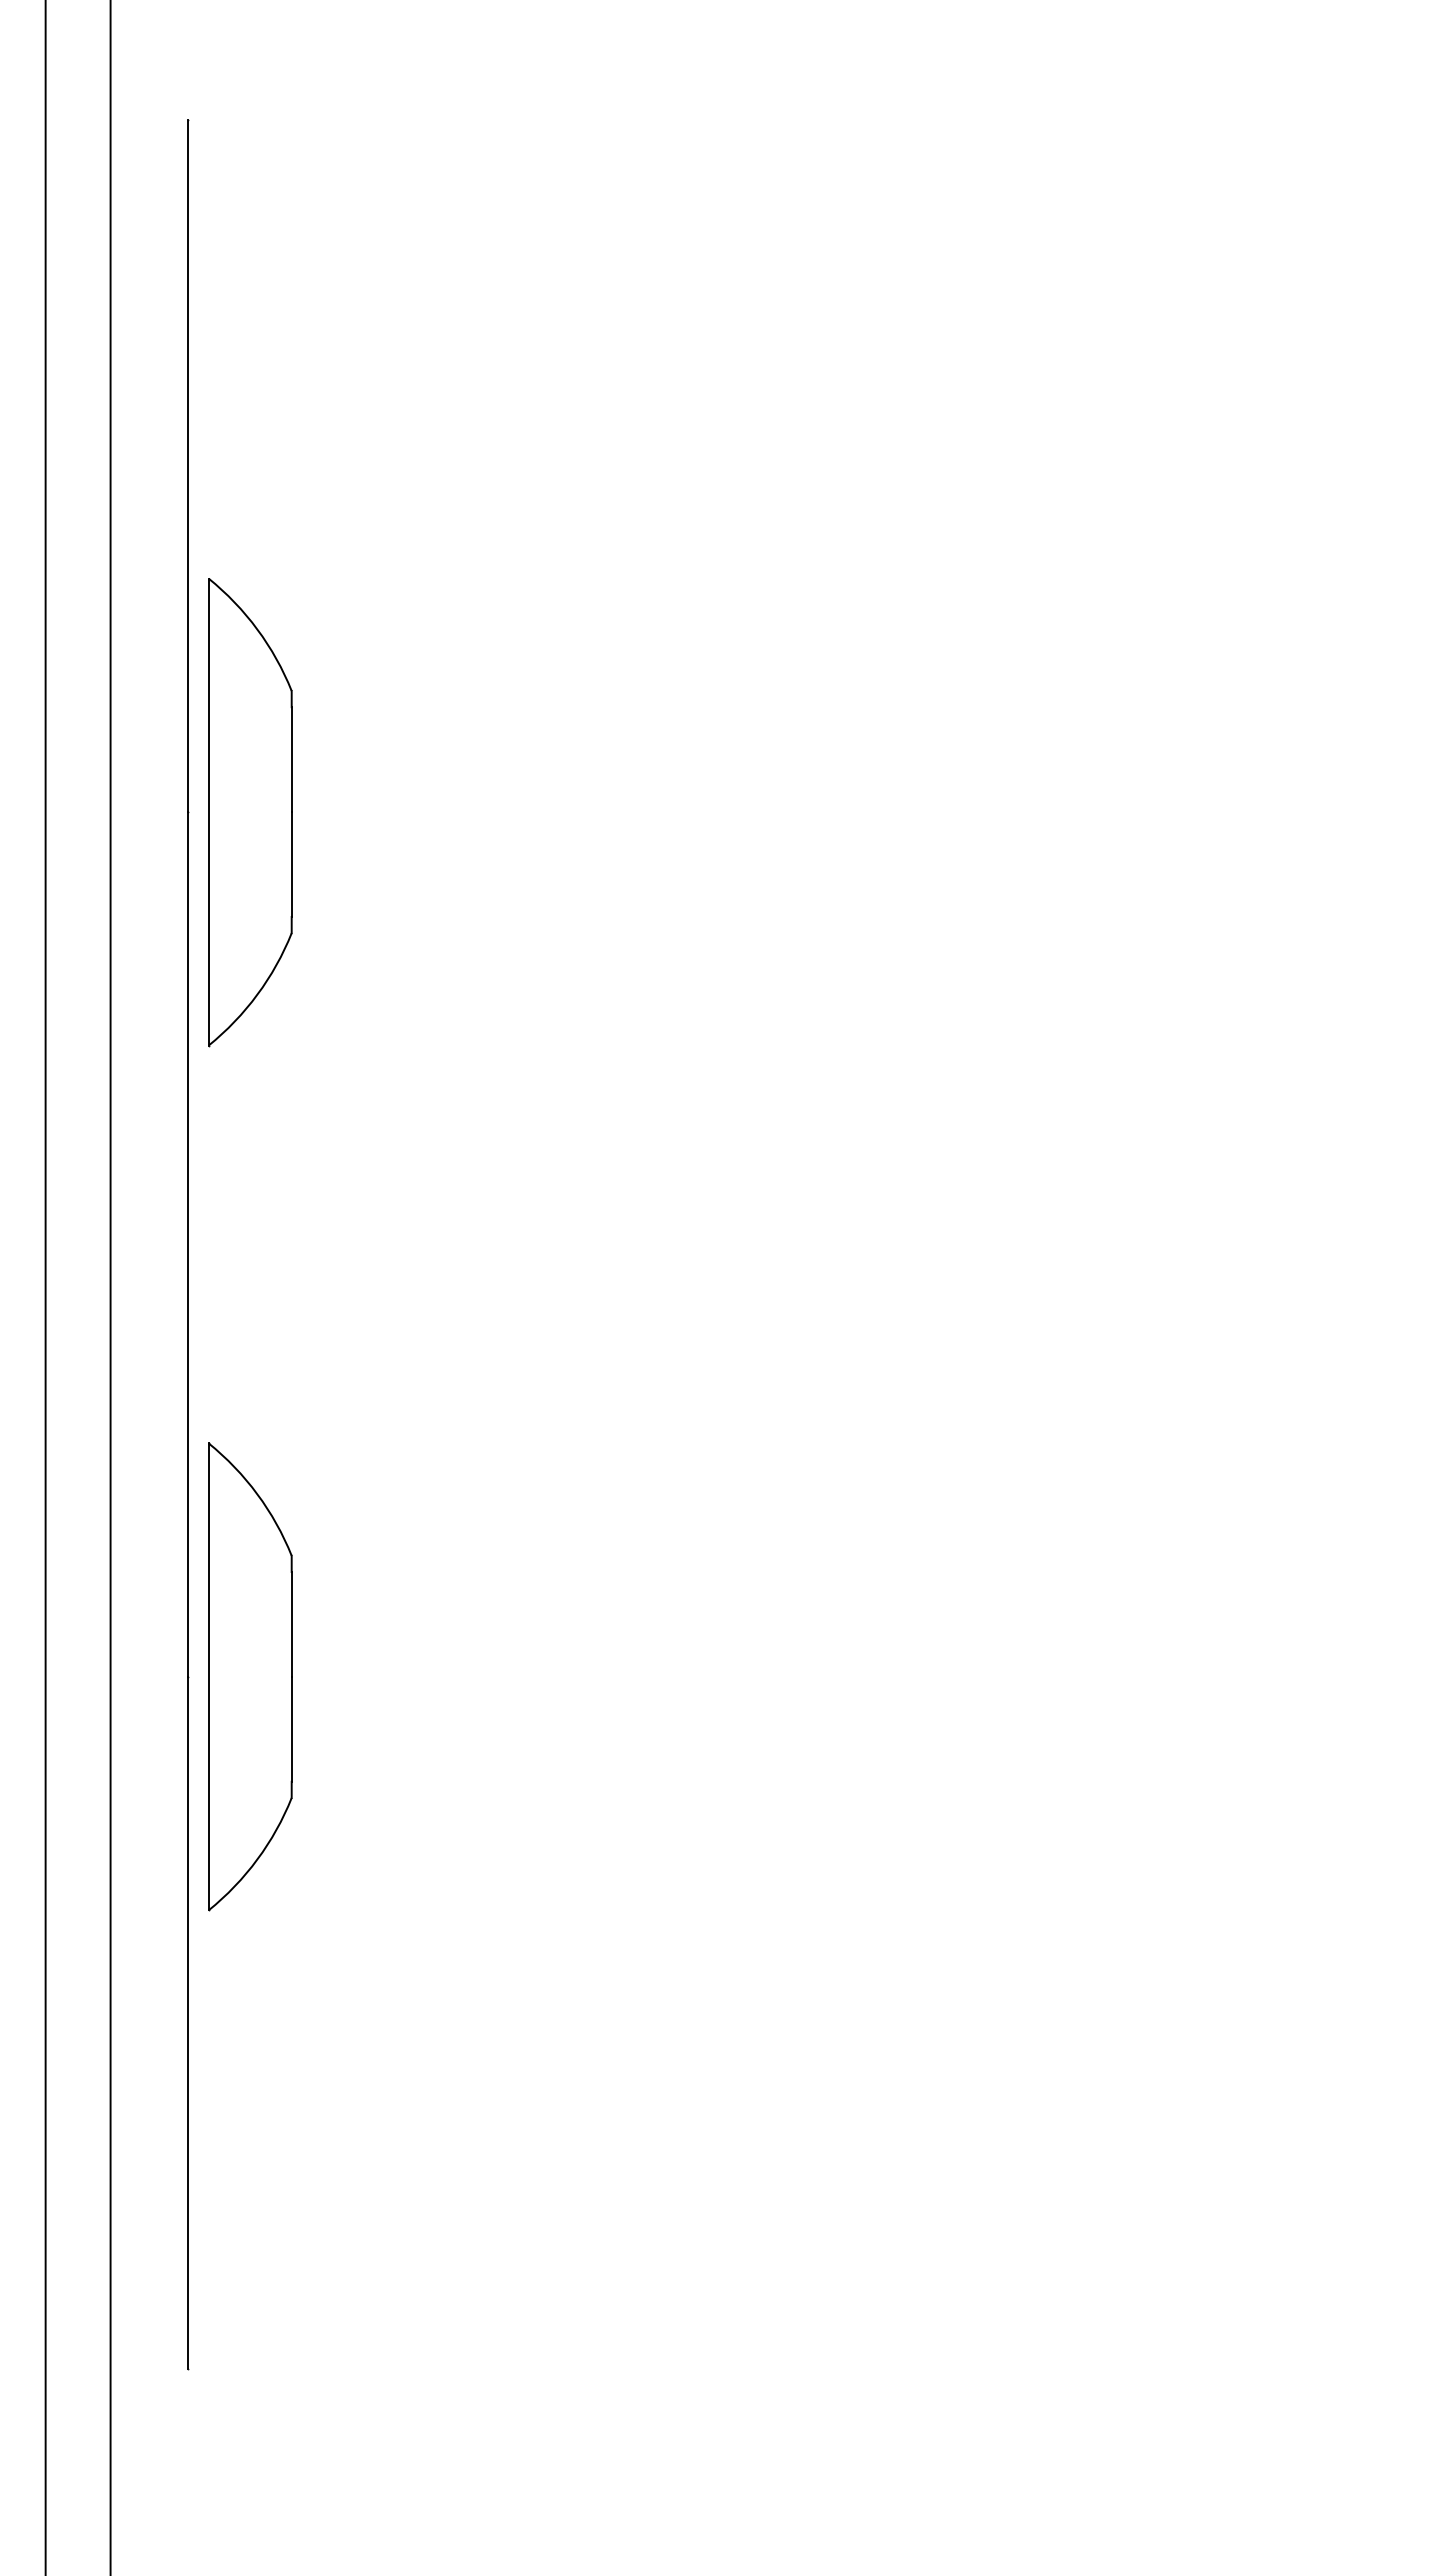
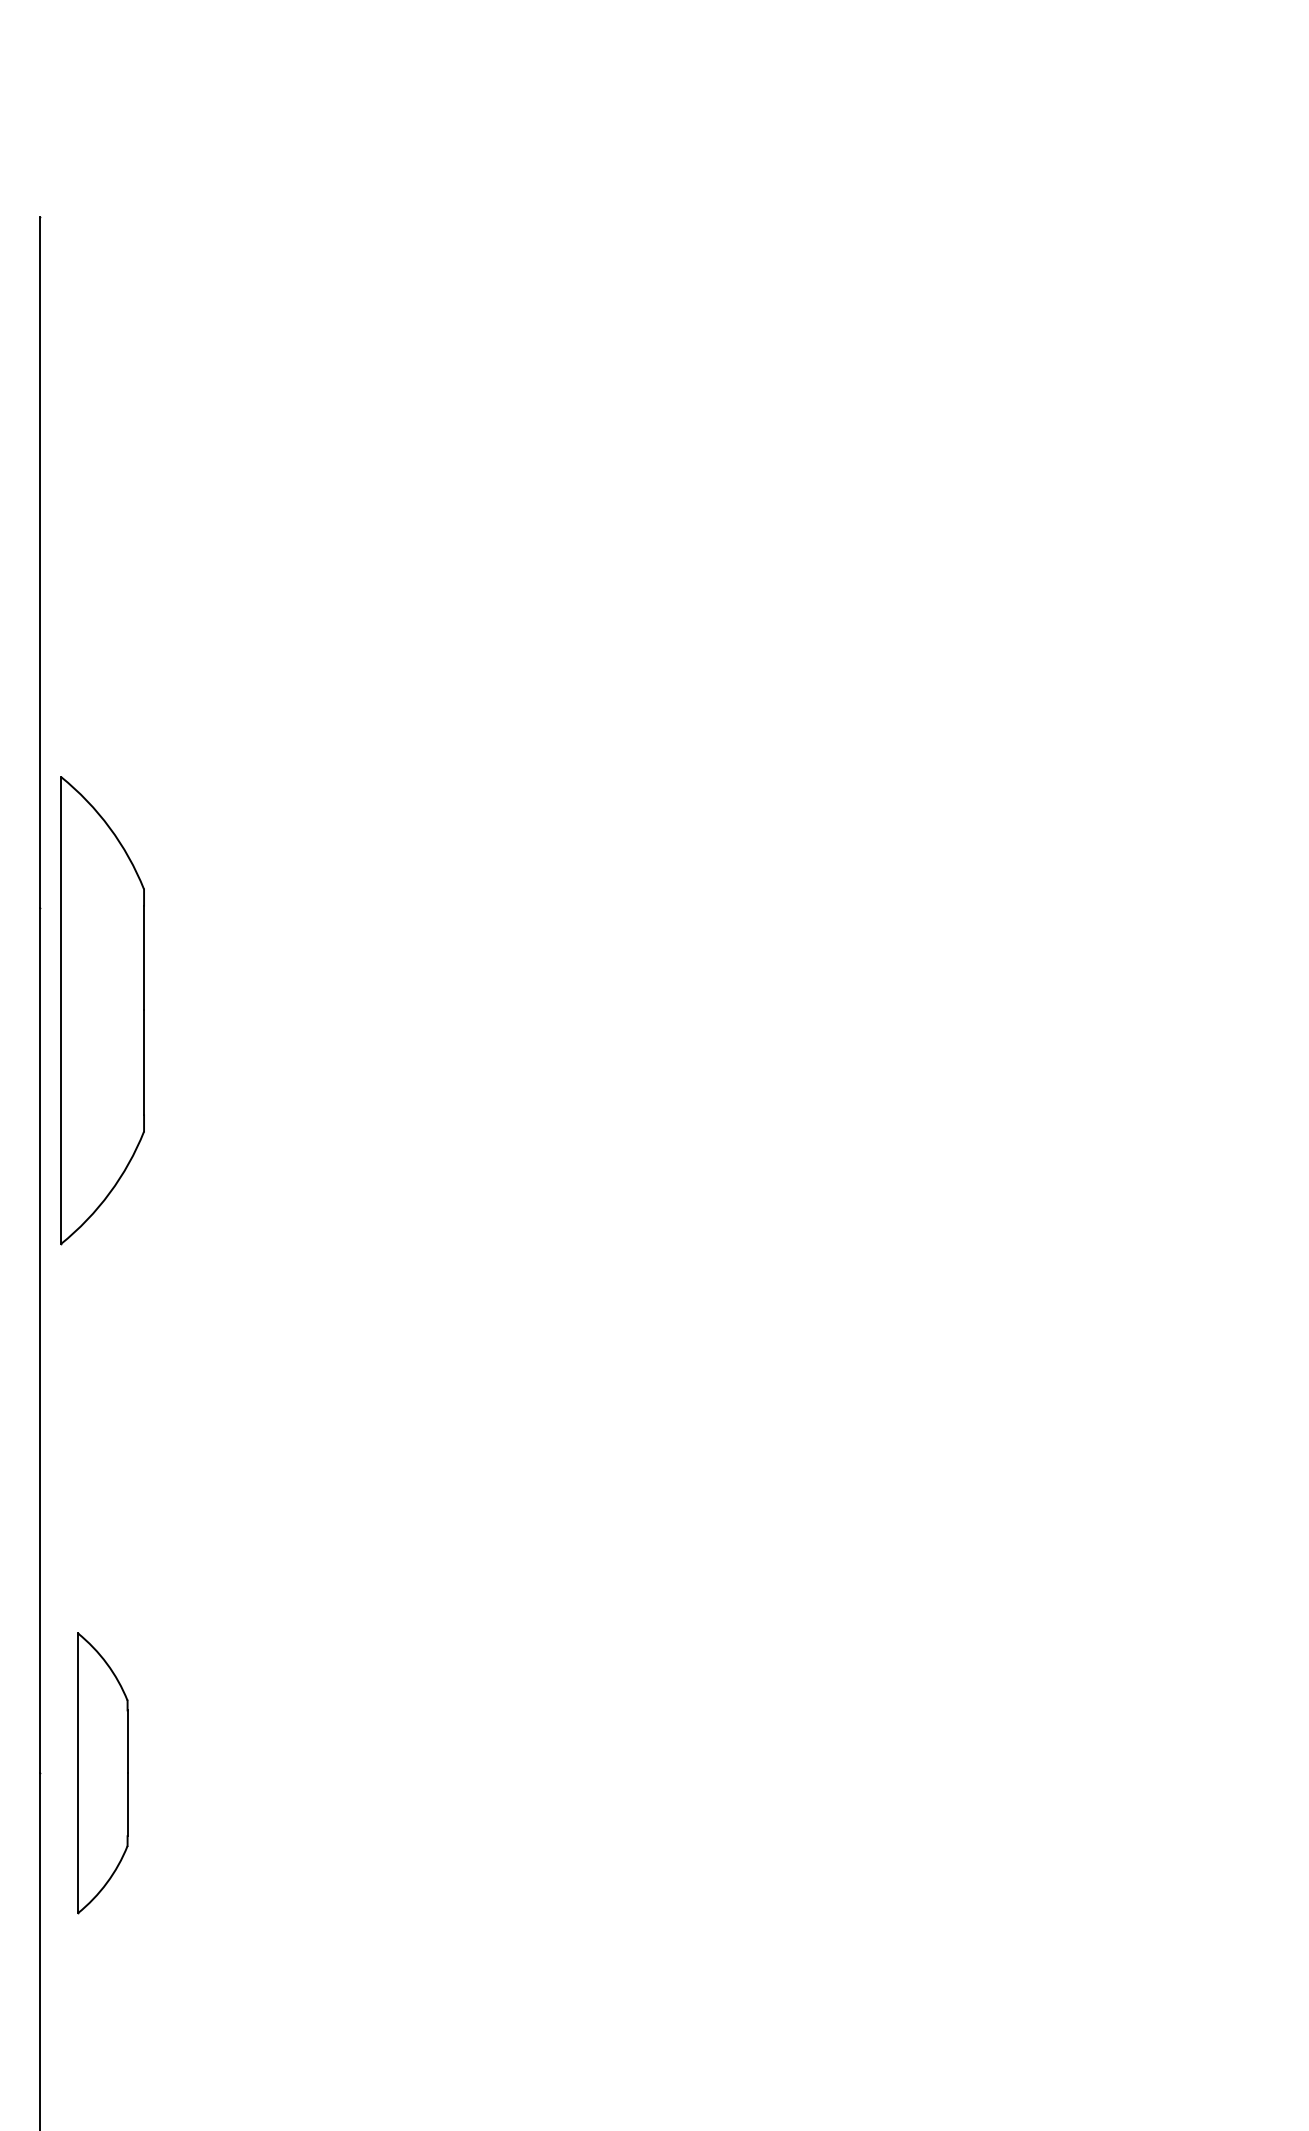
part: (250, 812) -> (102, 1010), moved
part: (250, 1676) -> (102, 1772), size x0.6

